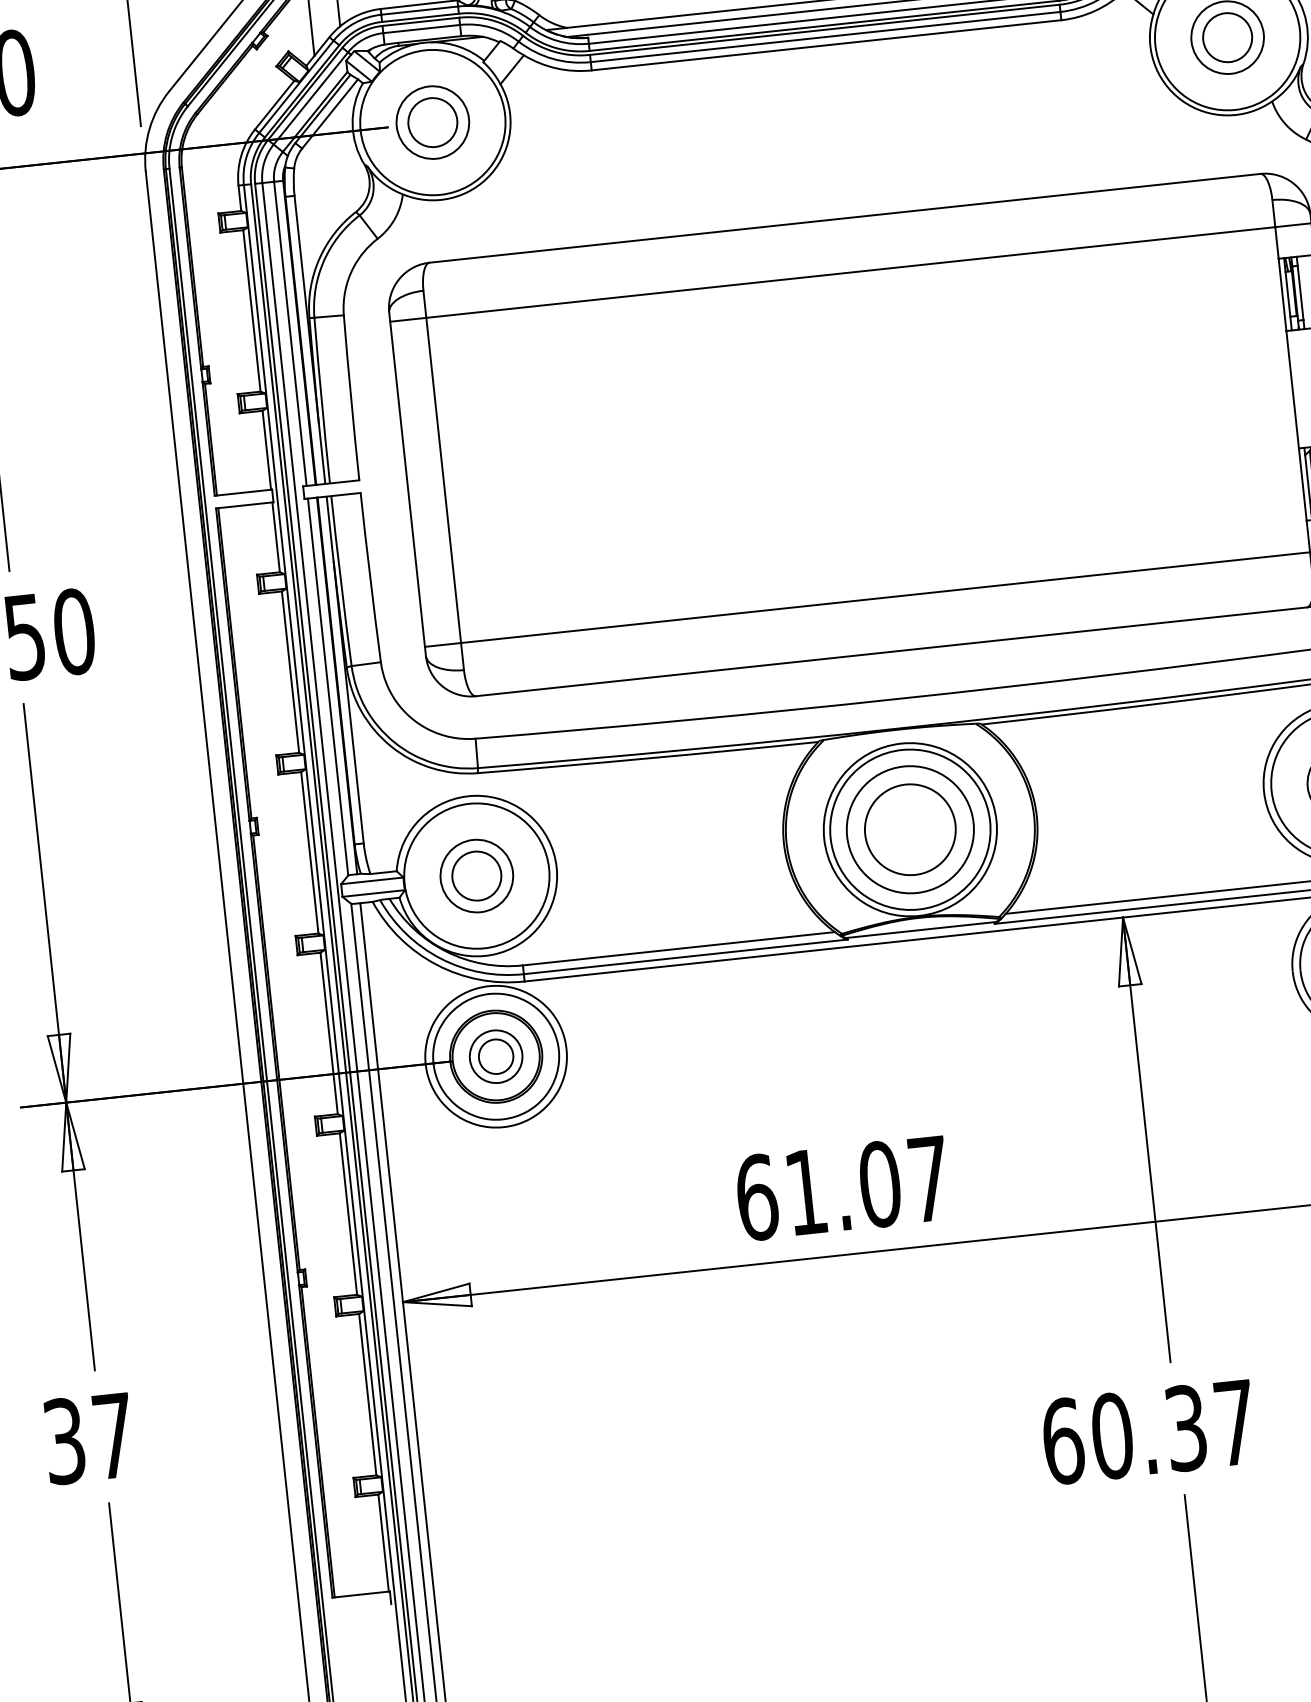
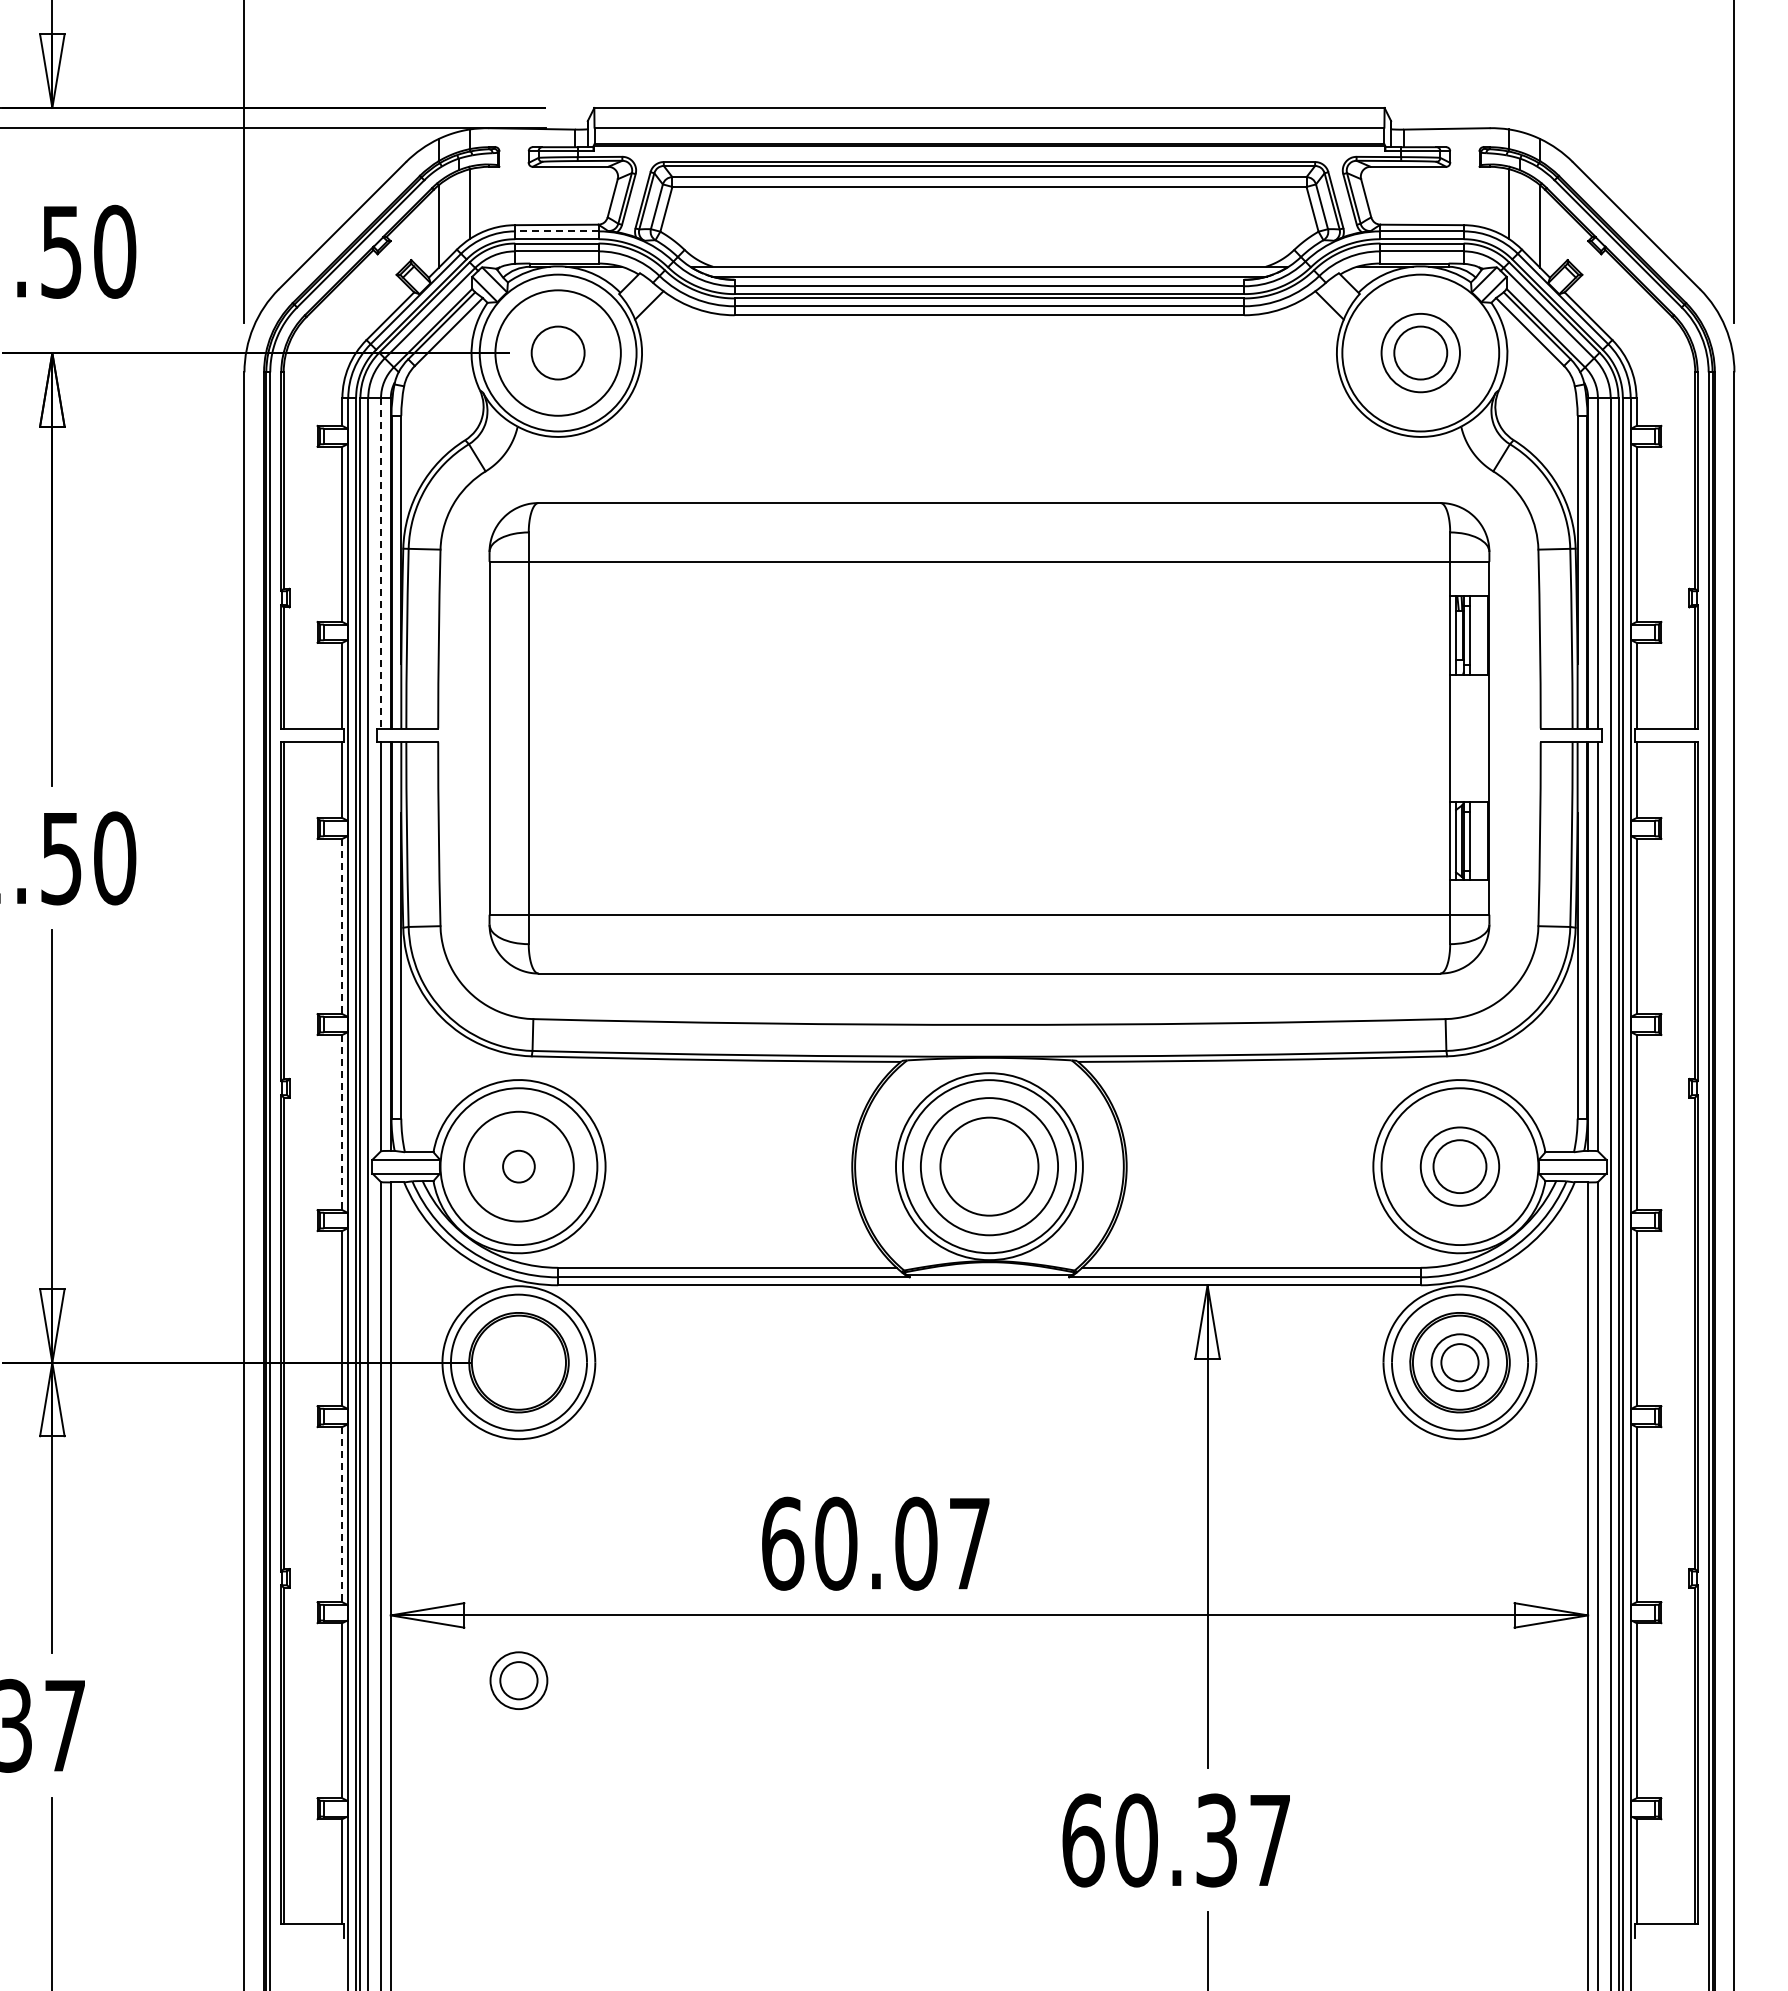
line: (419, 10) -> (556, 231), solid -> dashed
circle: (432, 122) -> (557, 352), size x1.6
line: (290, 333) -> (381, 563), solid -> dashed
line: (290, 672) -> (342, 926), solid -> dashed
line: (309, 852) -> (342, 1122), solid -> dashed
circle: (476, 875) -> (518, 1166), size x0.6
circle: (476, 875) -> (518, 1166), size x1.4
part: (495, 1056) -> (518, 1680), moved
text: (806, 1192) -> (836, 1543), 61.07 -> 60.07
line: (348, 1213) -> (342, 1514), solid -> dashed

